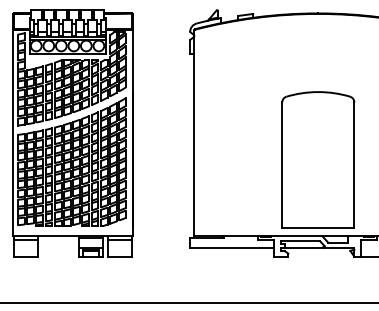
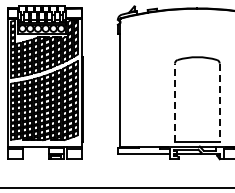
line: (283, 165) -> (175, 102), solid -> dashed
line: (354, 165) -> (219, 102), solid -> dashed

